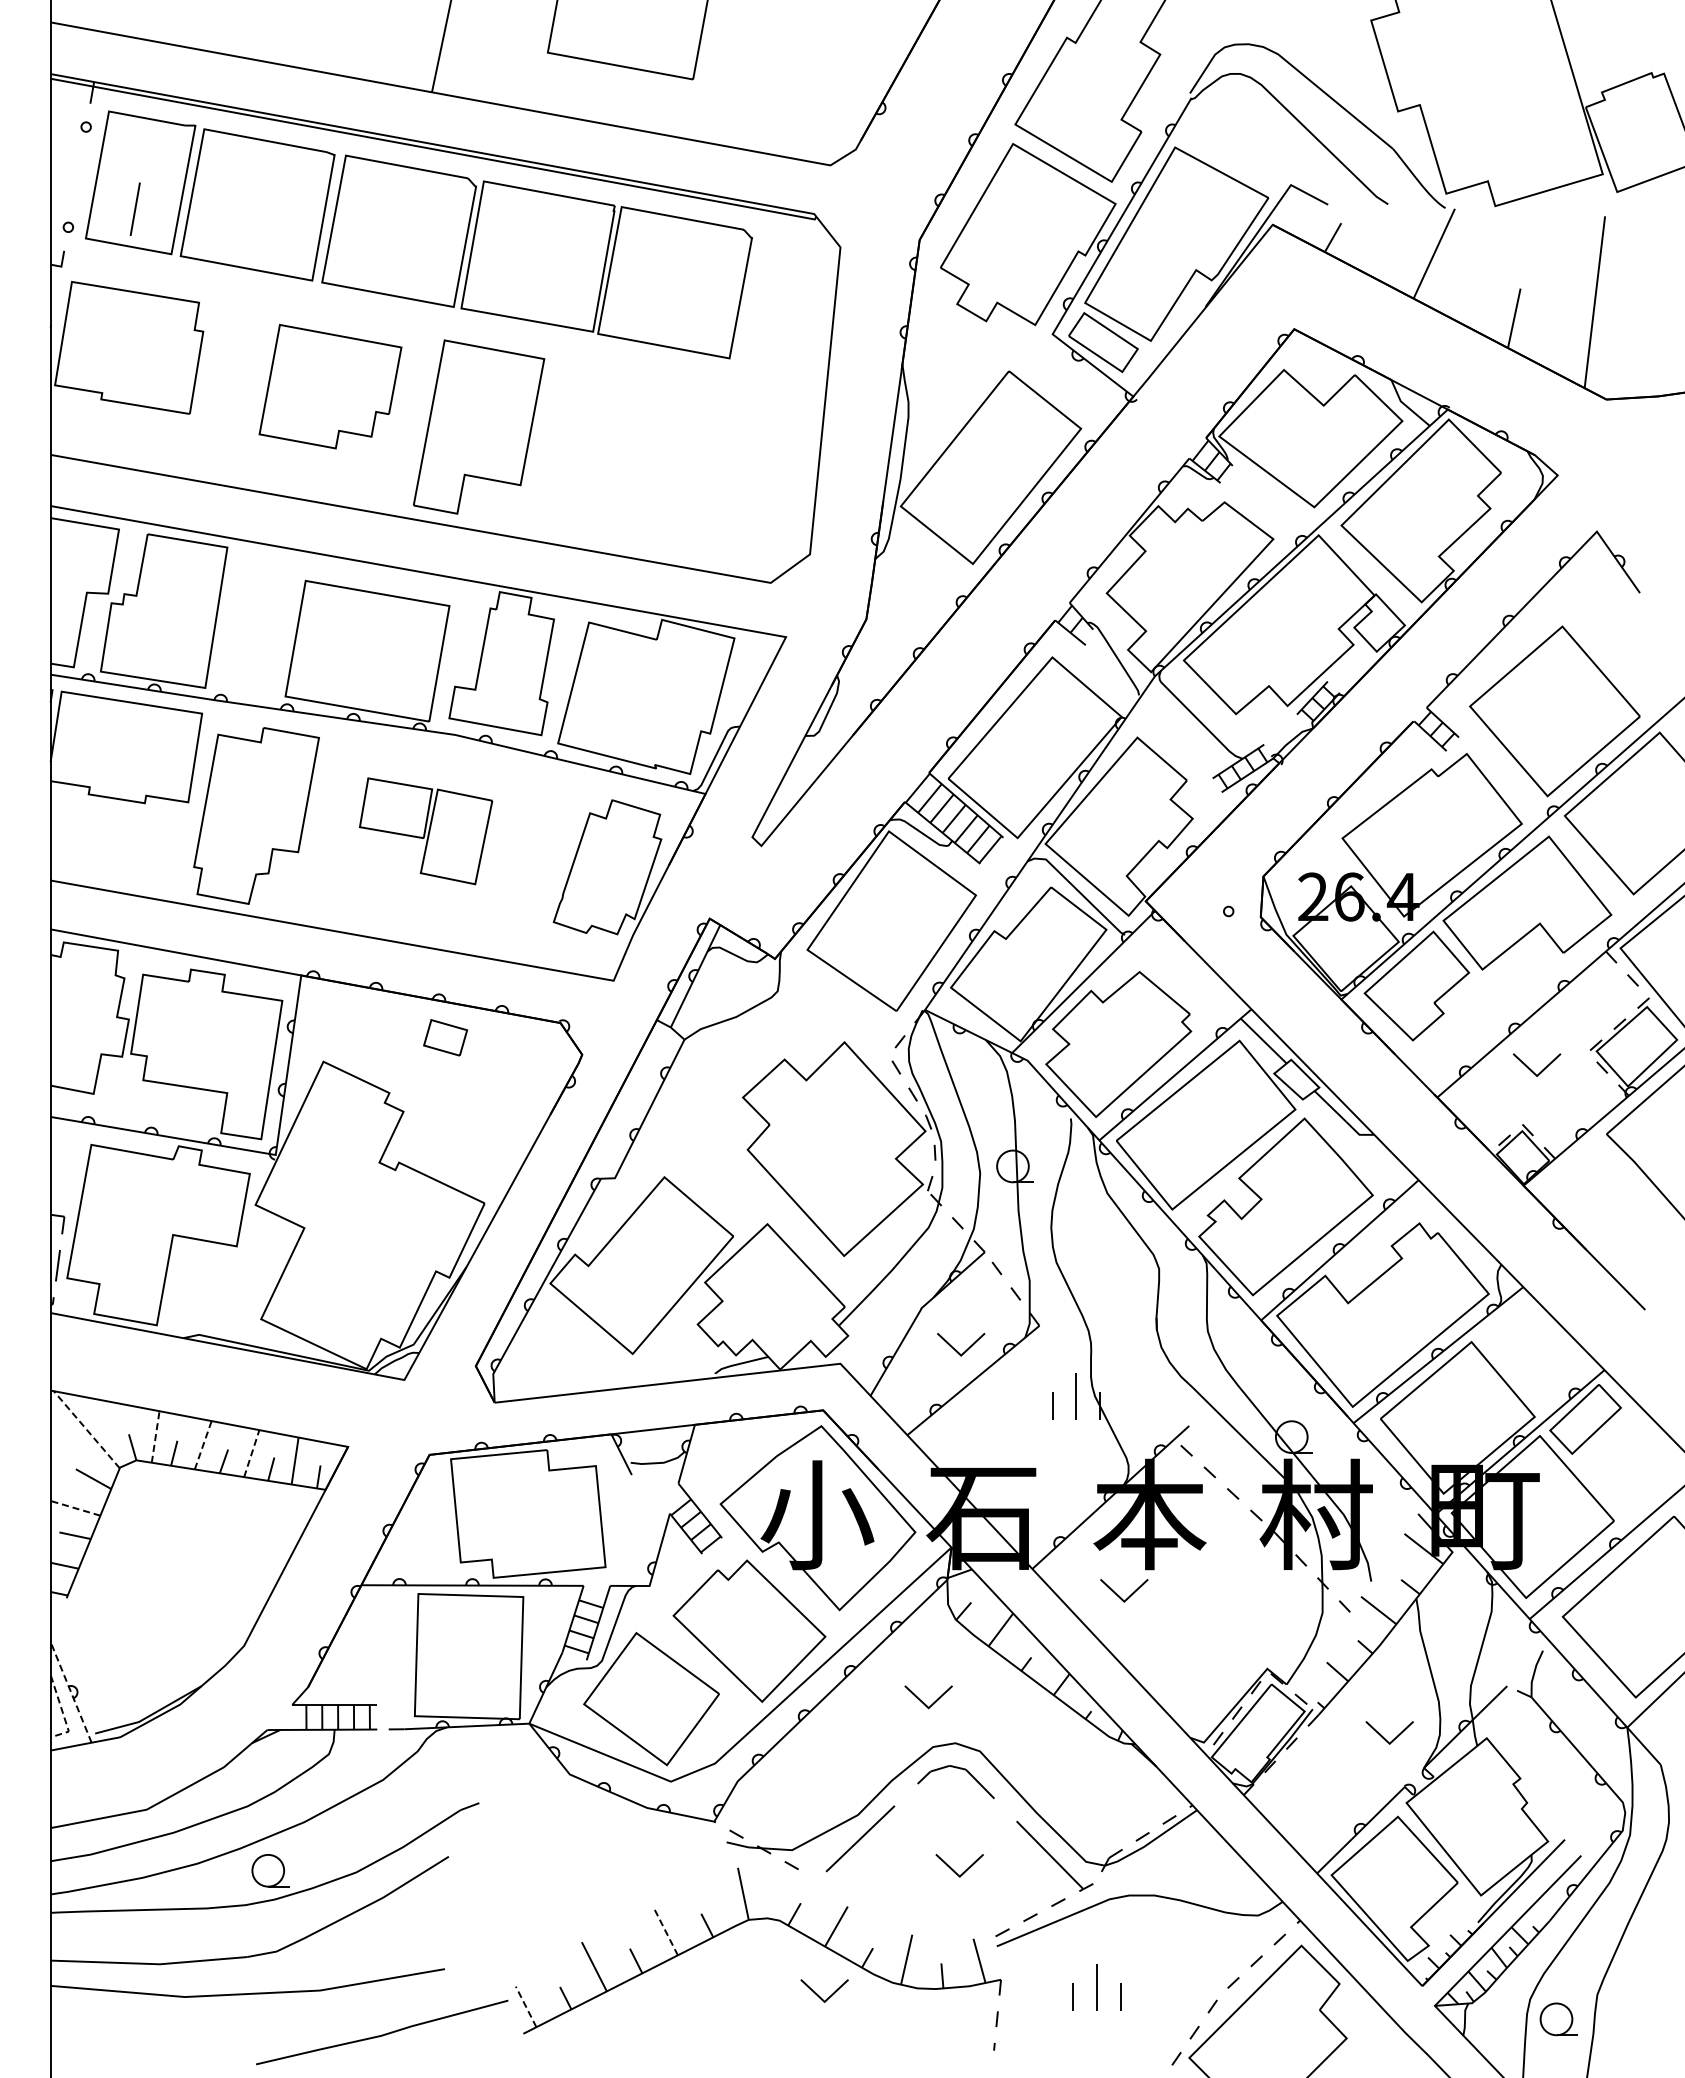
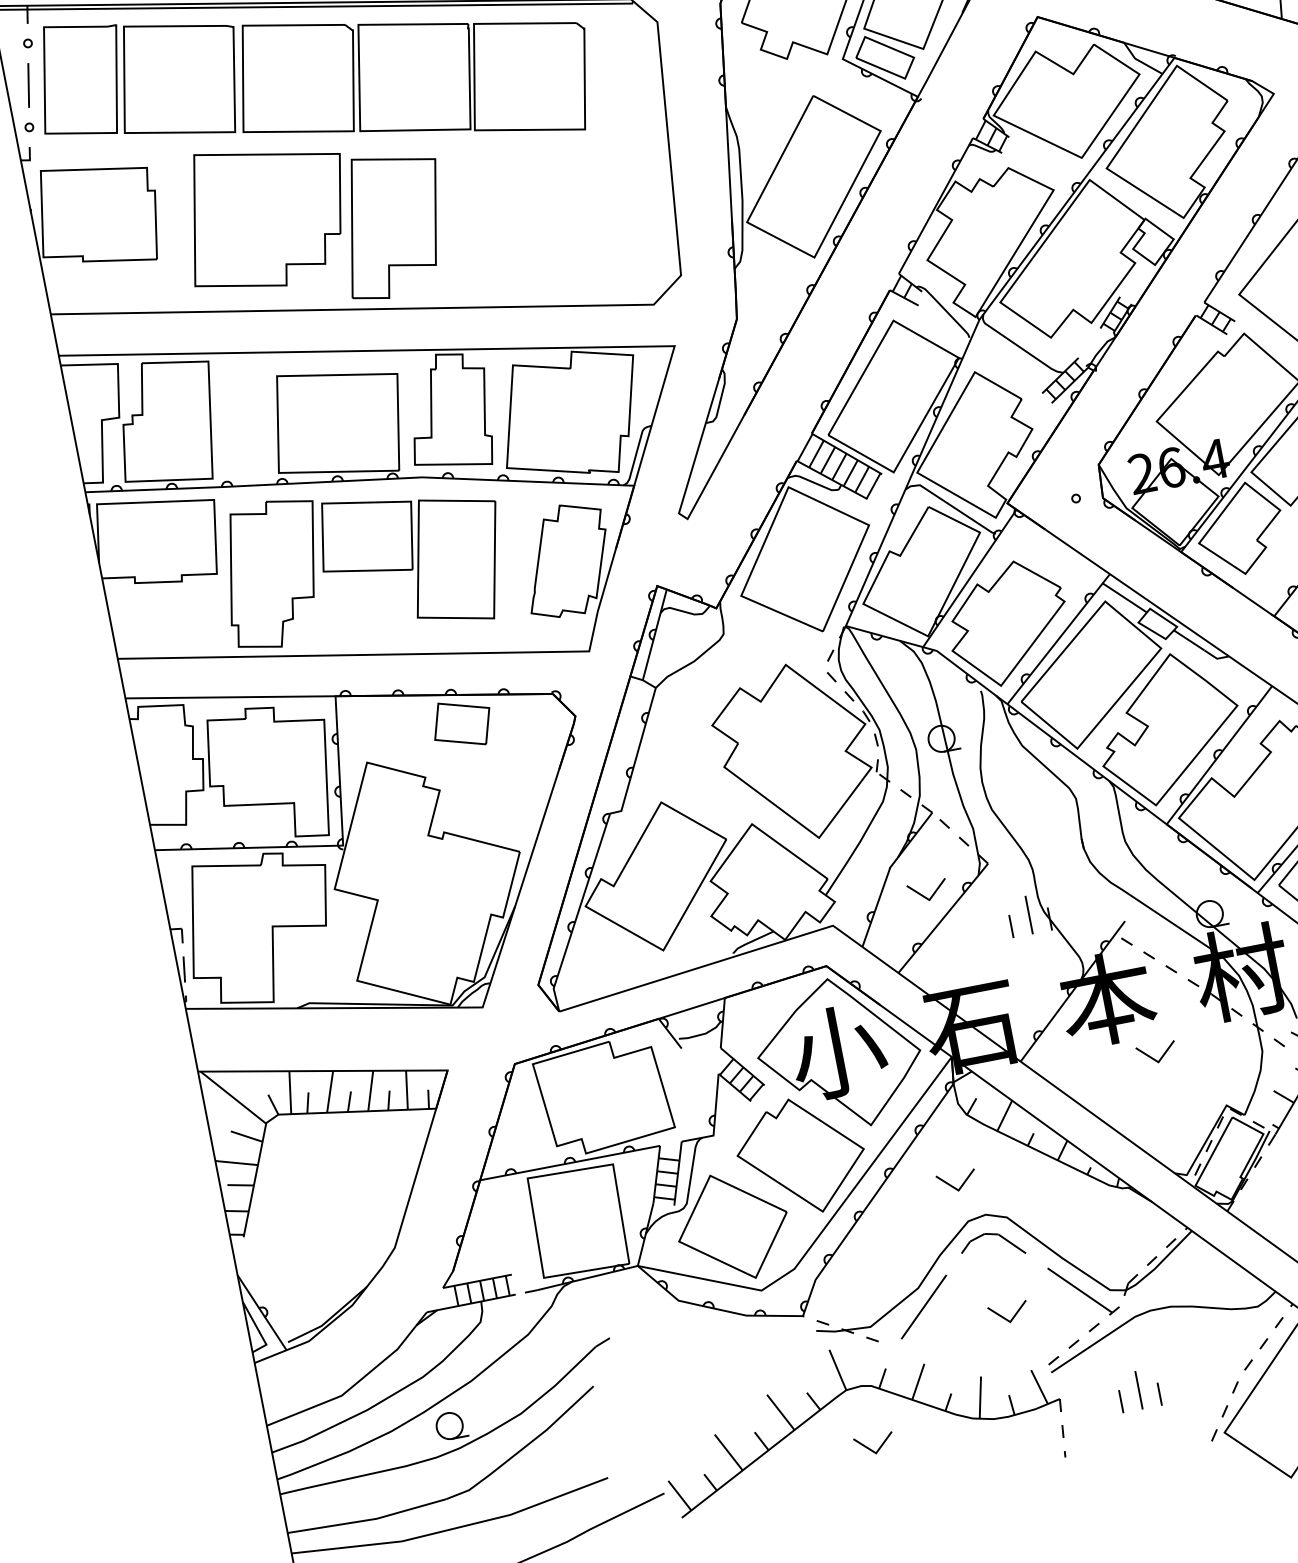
line: (134, 208) -> (27, 84), moved
part: (330, 386) -> (266, 214), size x1.43
part: (425, 831) -> (413, 560), size x1.67
part: (445, 1037) -> (462, 723), size x1.67
line: (86, 1429) -> (233, 1097), dashed -> solid
line: (155, 1436) -> (290, 1092), dashed -> solid
line: (203, 1445) -> (330, 1092), dashed -> solid
line: (251, 1453) -> (370, 1090), dashed -> solid
line: (75, 1508) -> (236, 1163), dashed -> solid
part: (1119, 1595) -> (1153, 1058), moved
line: (70, 1691) -> (261, 1312), dashed -> solid
line: (62, 1712) -> (258, 1330), dashed -> solid
line: (665, 1930) -> (780, 1411), dashed -> solid
part: (819, 1995) -> (870, 1448), moved
line: (526, 2006) -> (680, 1495), dashed -> solid

